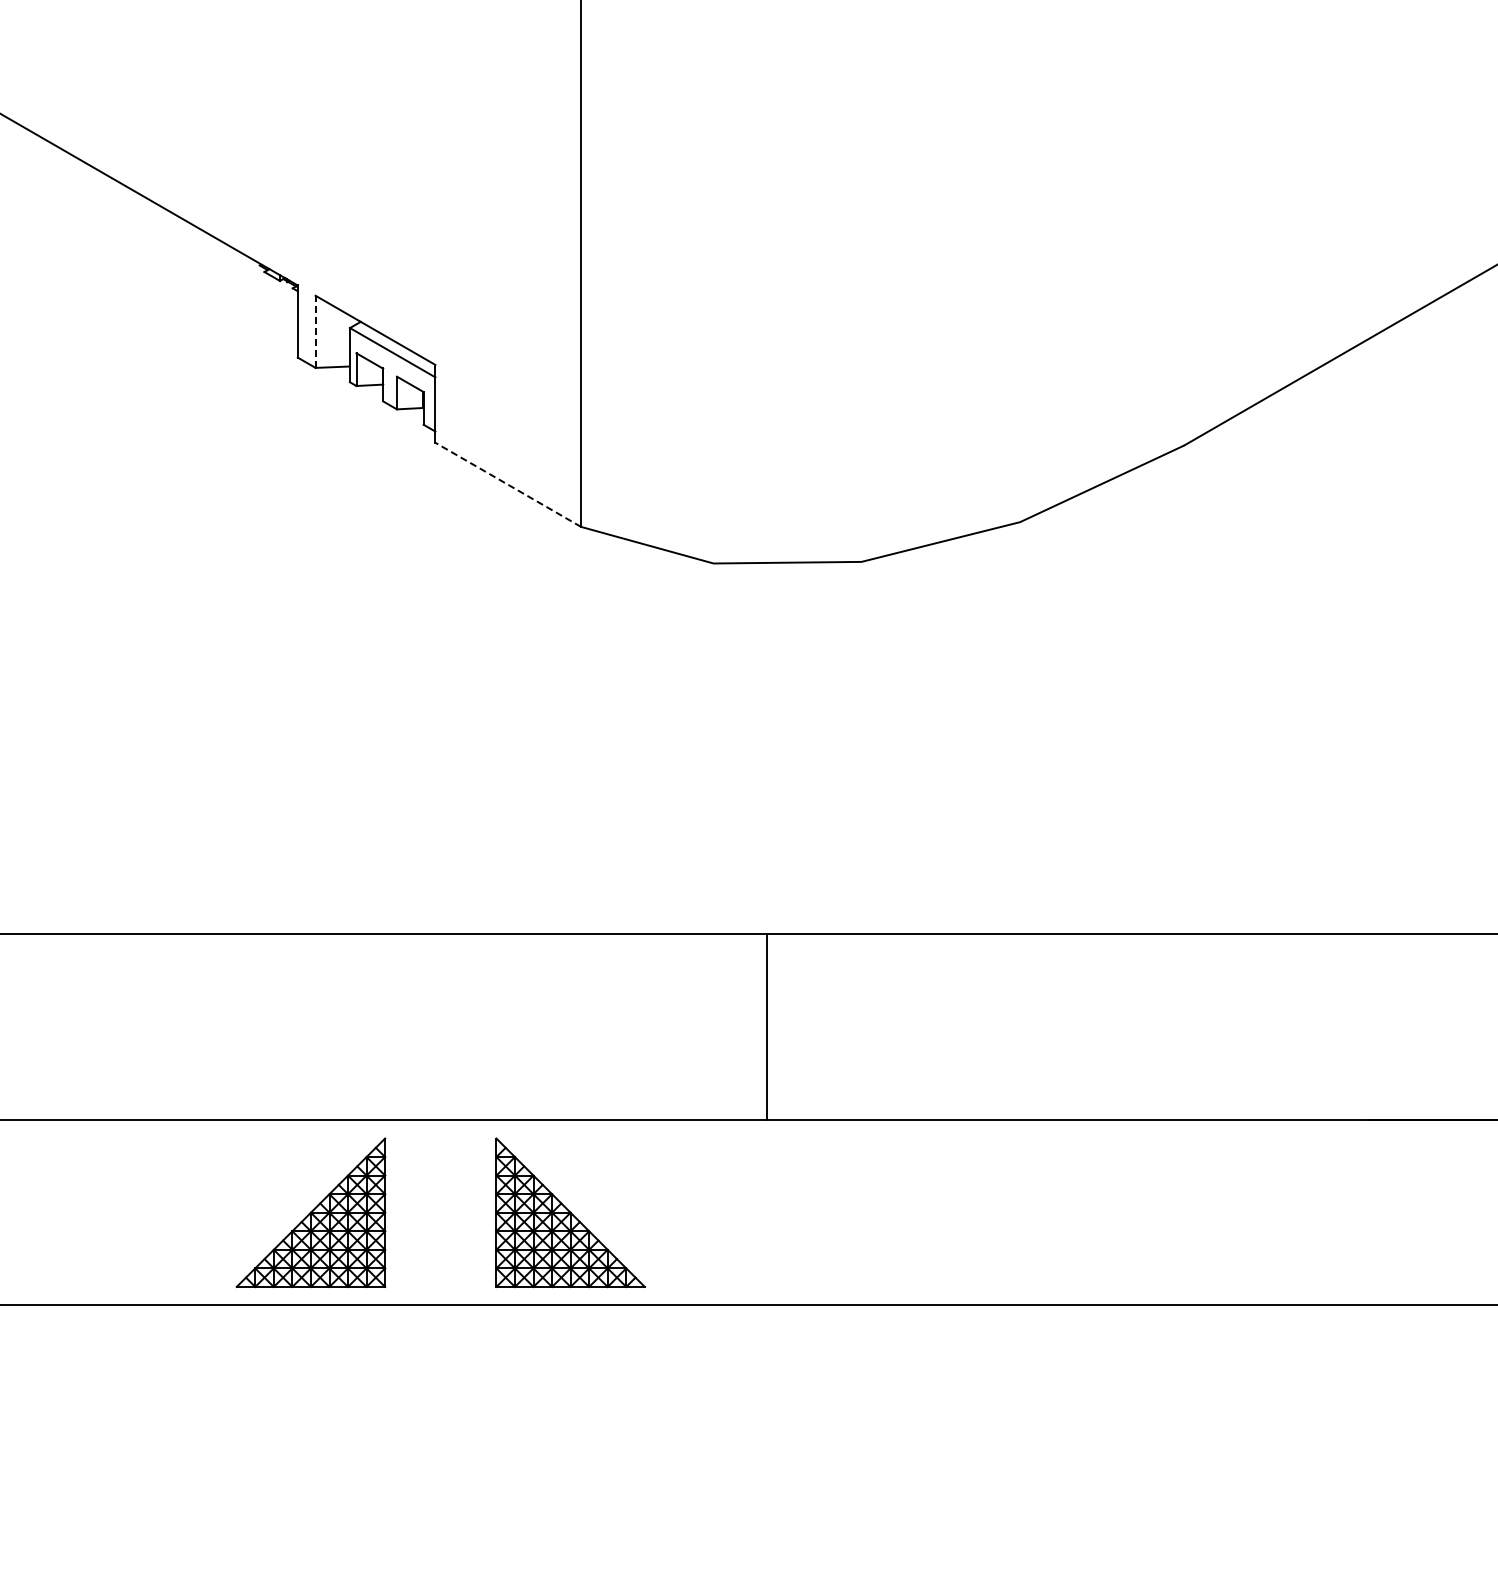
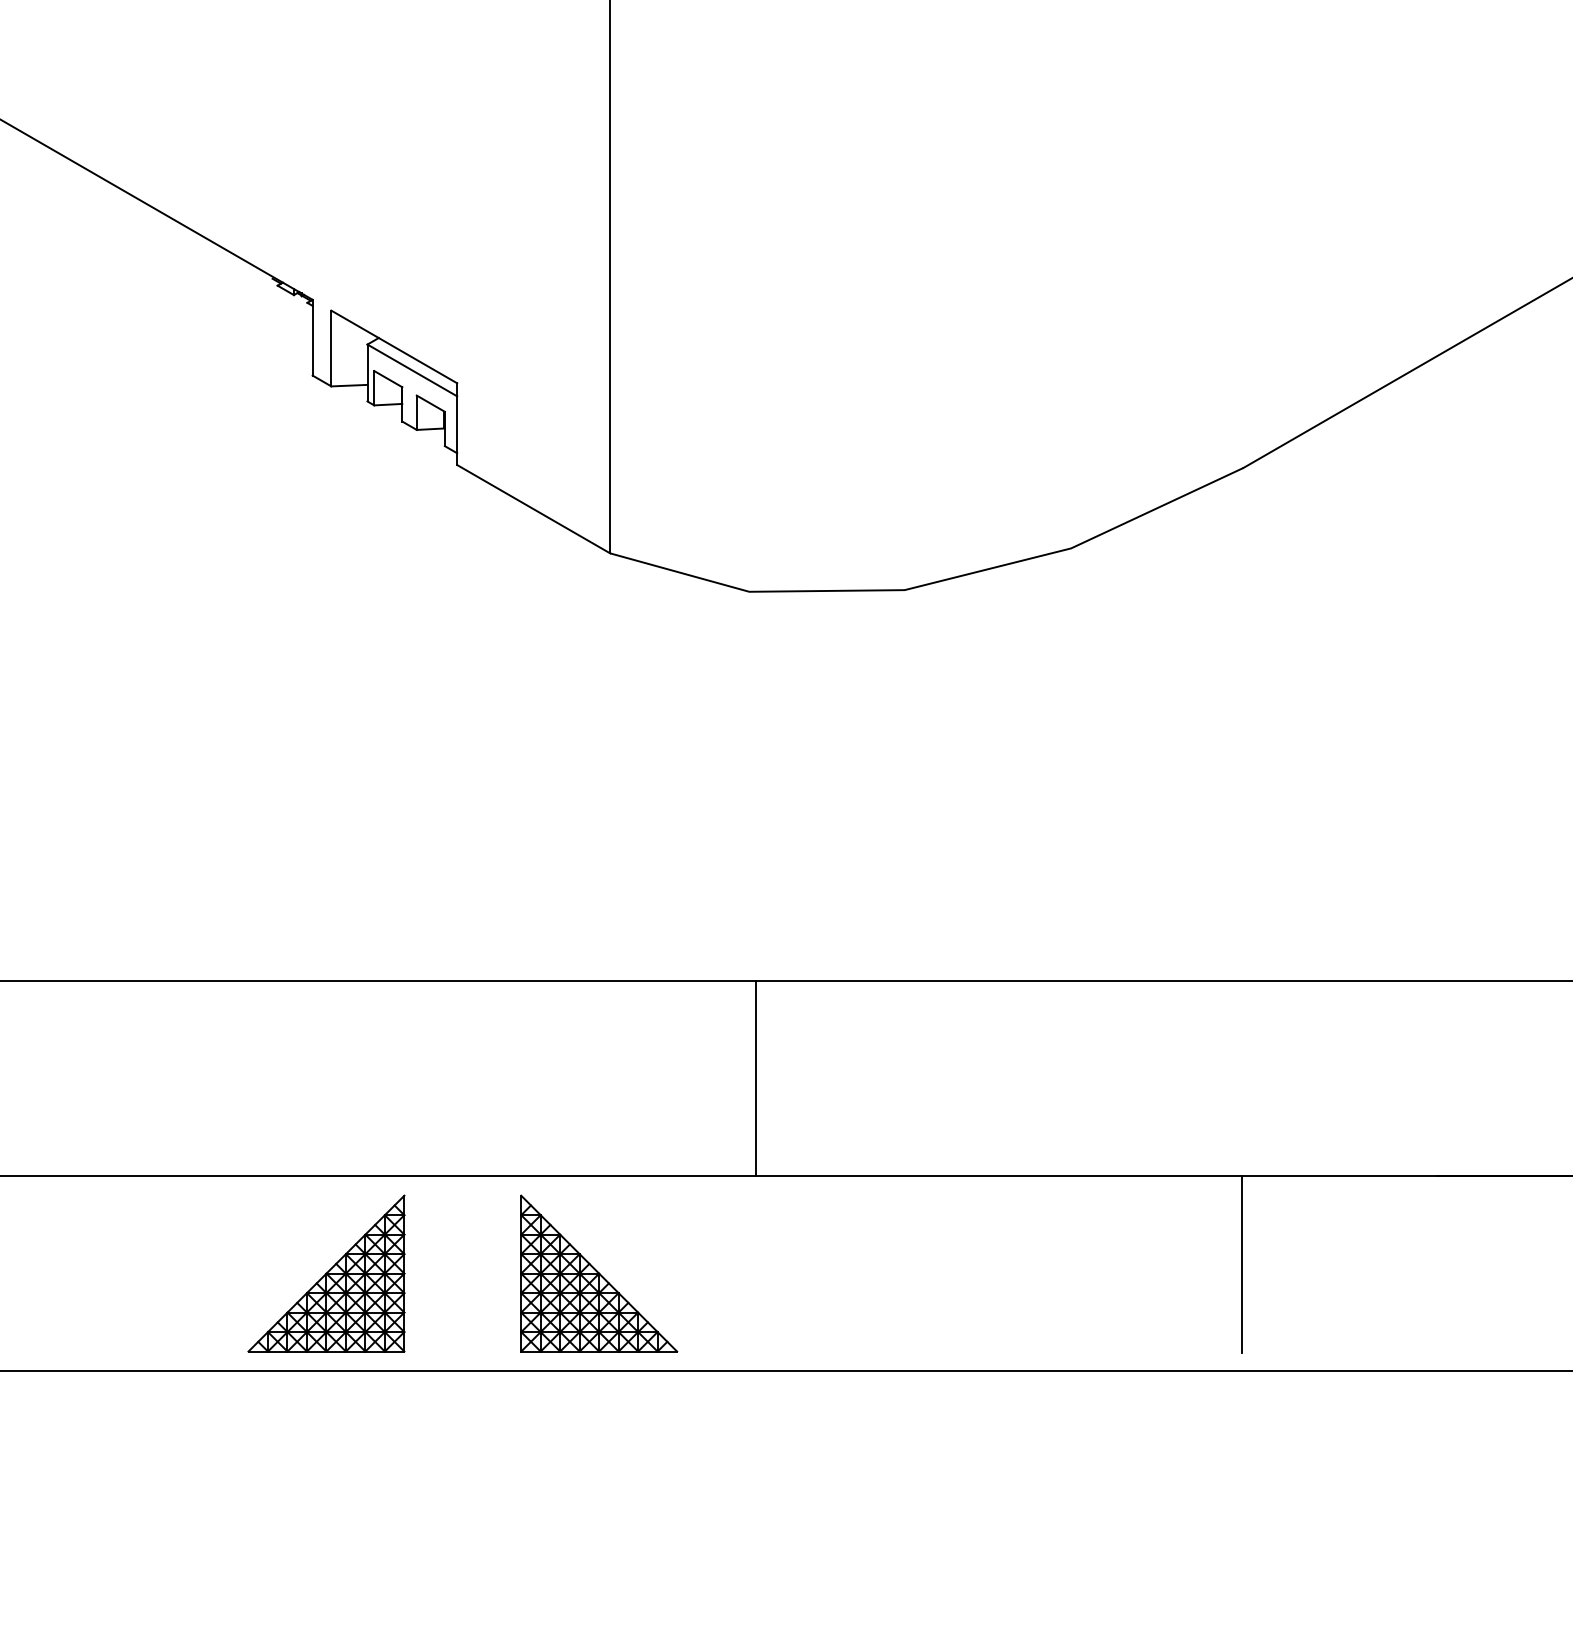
line: (315, 331) -> (331, 348), dashed -> solid
line: (507, 484) -> (532, 508), dashed -> solid
line: (766, 1026) -> (755, 1078), moved
line: (1182, 1203) -> (1241, 1263), added

